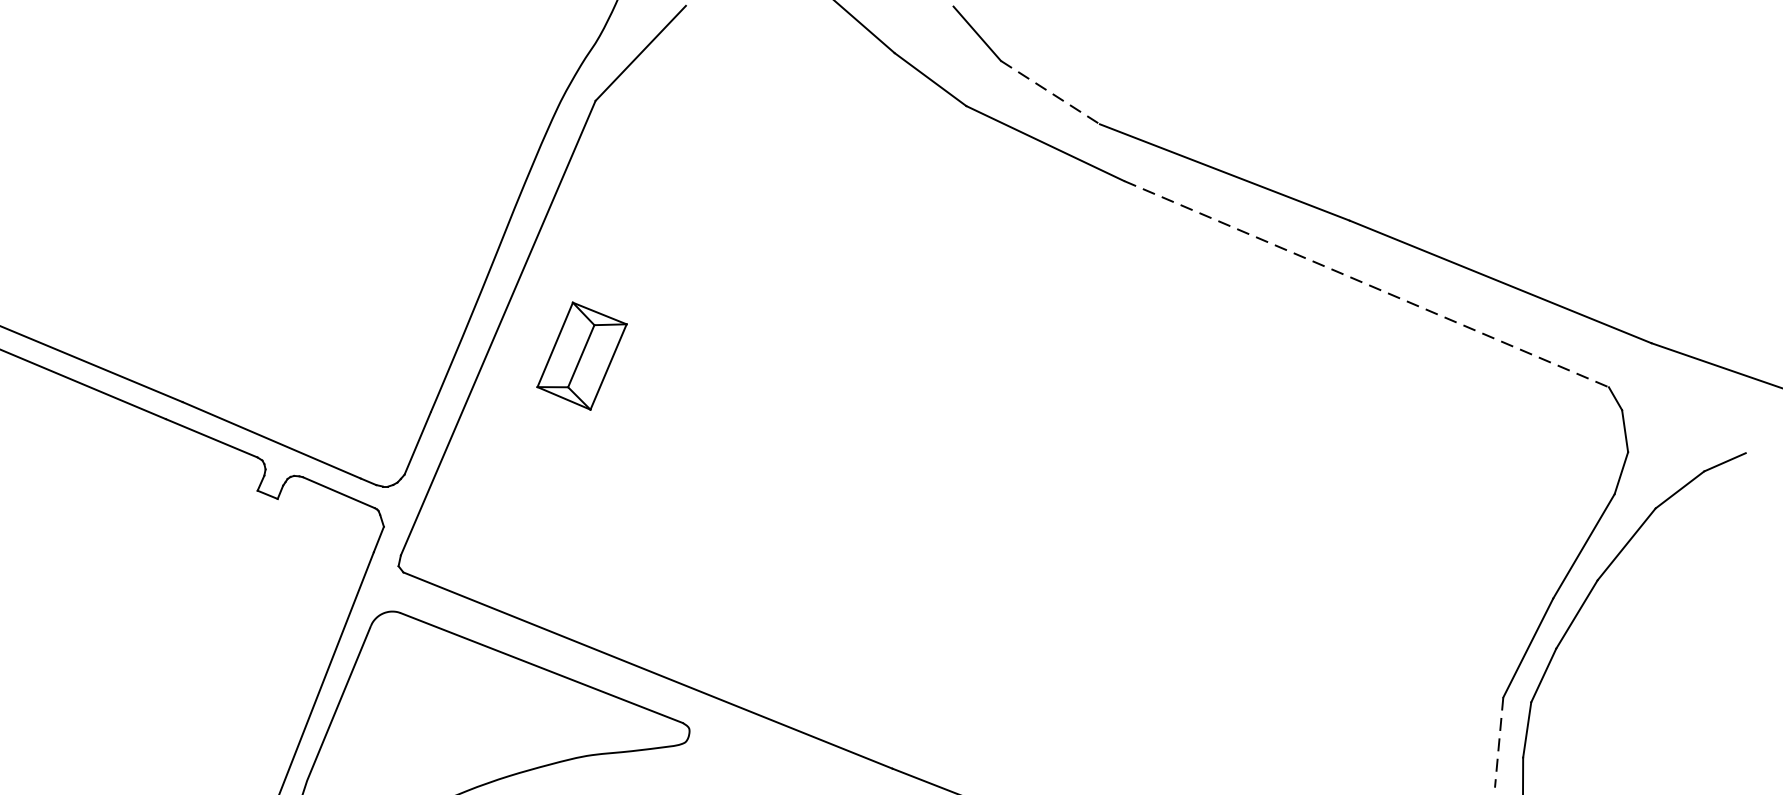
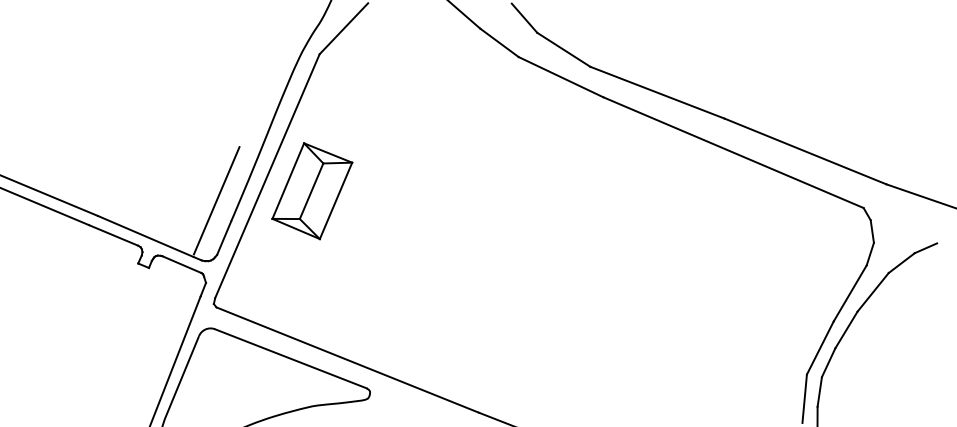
line: (1049, 92) -> (563, 49), dashed -> solid
line: (1366, 283) -> (733, 152), dashed -> solid
part: (582, 356) -> (312, 191), size x1.67
line: (403, 373) -> (216, 200), added
line: (1498, 743) -> (804, 399), dashed -> solid

